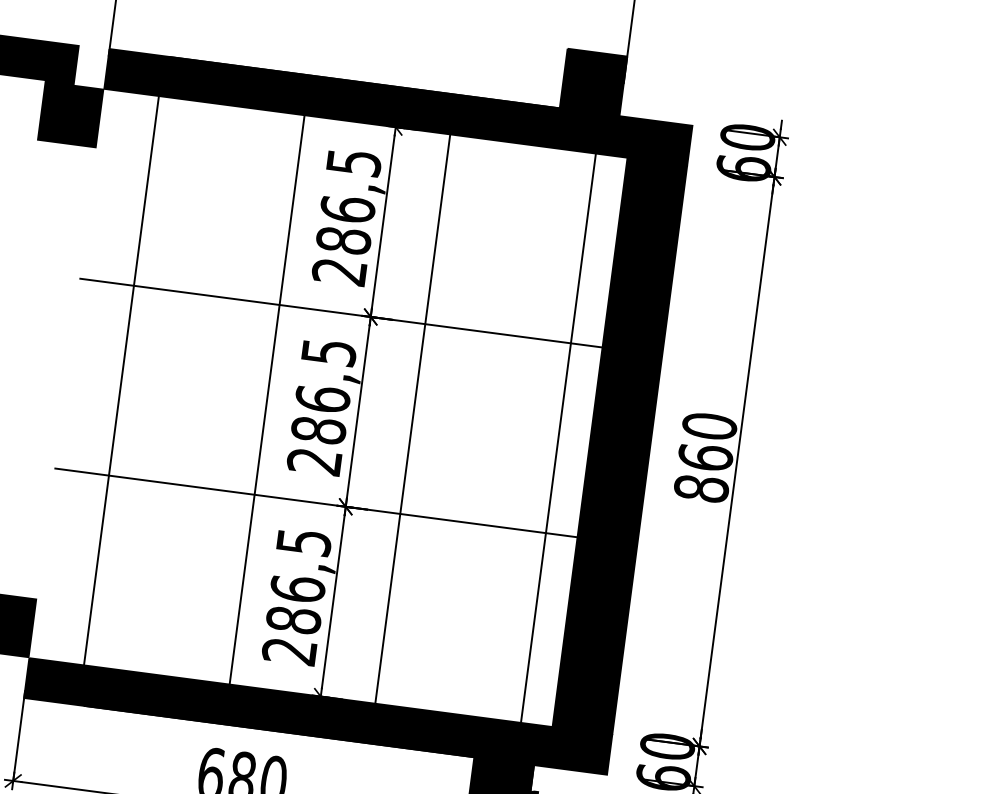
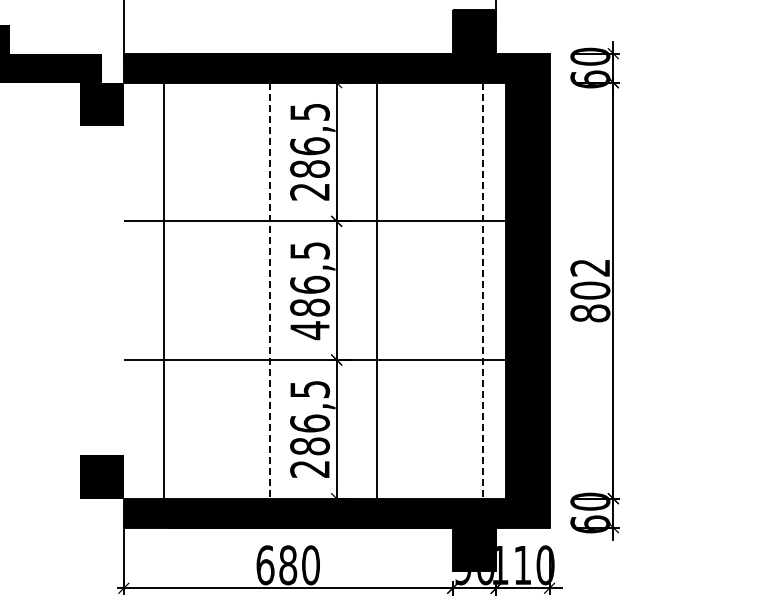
line: (267, 399) -> (270, 290), solid -> dashed
line: (557, 437) -> (482, 290), solid -> dashed
text: (707, 440) -> (590, 278), 860 -> 802
text: (313, 461) -> (309, 330), 286,5 -> 486,5

